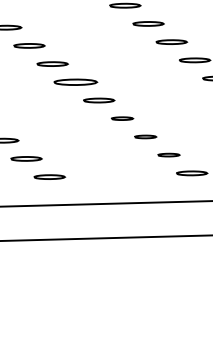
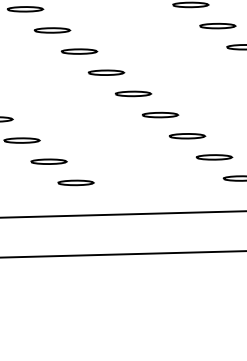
part: (75, 82) -> (105, 72), size x0.71
part: (122, 118) -> (160, 114), size x1.43
part: (145, 136) -> (187, 135), size x1.43
part: (168, 154) -> (214, 156), size x1.43

